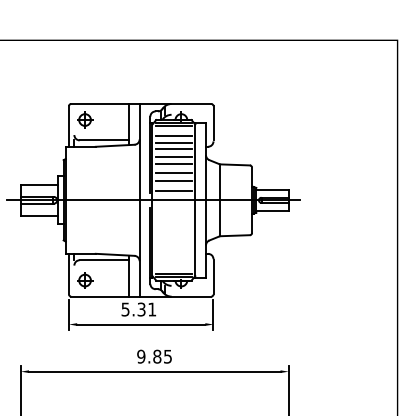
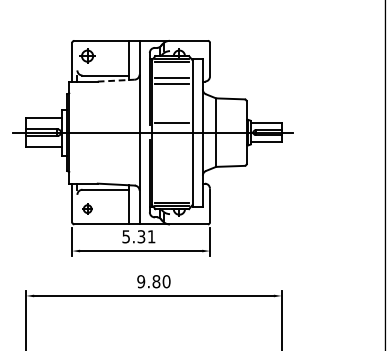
line: (173, 136) -> (171, 71), removed
line: (115, 145) -> (116, 80), solid -> dashed
line: (173, 156) -> (171, 90), removed
line: (173, 163) -> (171, 97), removed
line: (173, 172) -> (171, 106), removed
line: (173, 180) -> (171, 113), removed
part: (85, 280) -> (87, 209), size x0.7
text: (167, 356) -> (166, 281), 9.85 -> 9.80

